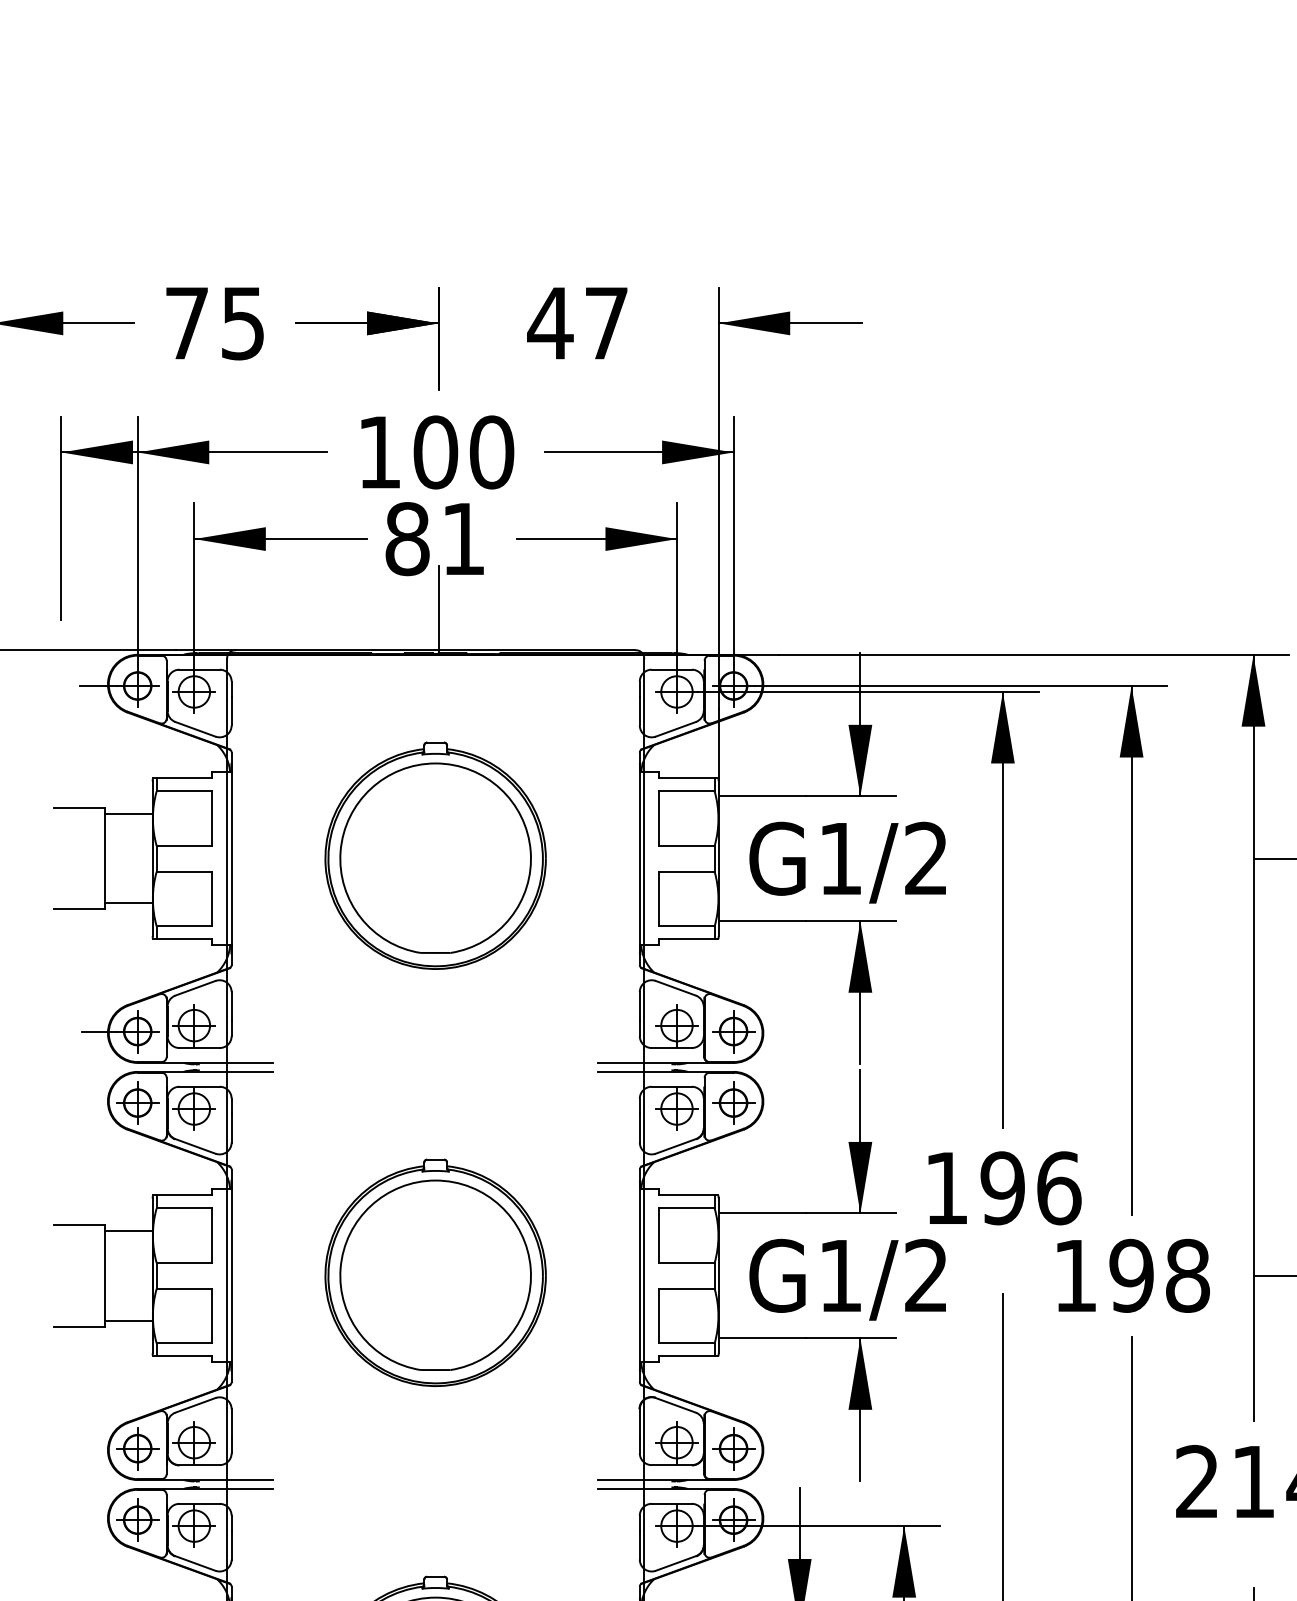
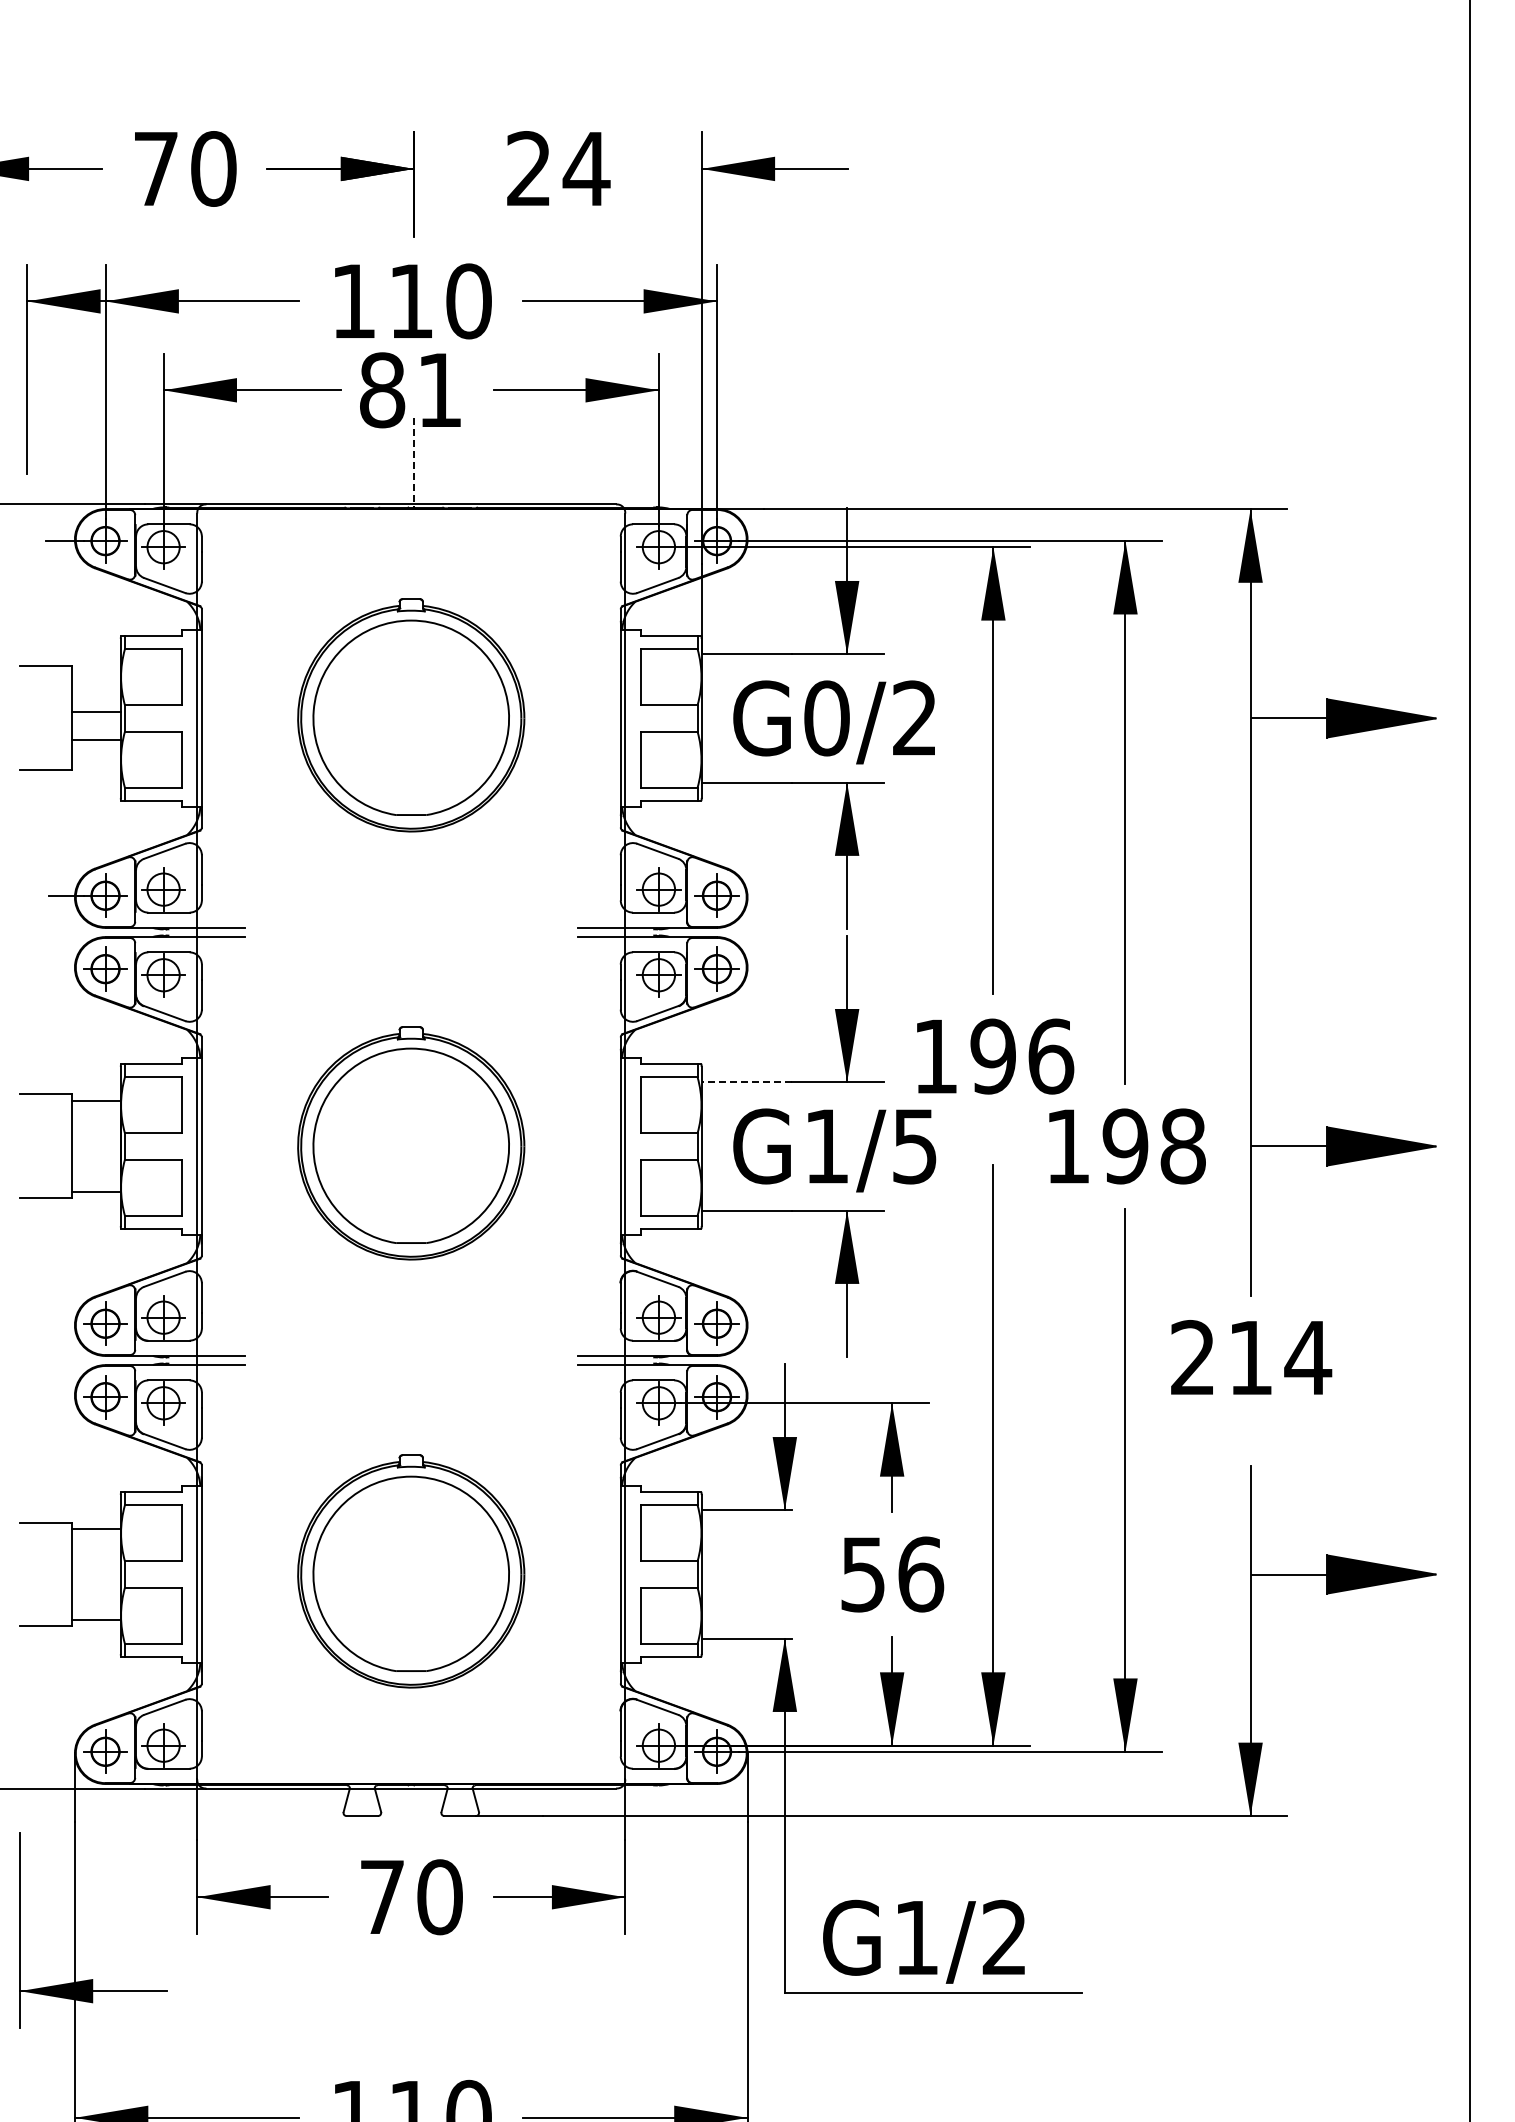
text: (242, 322) -> (213, 168), 75 -> 70
text: (578, 322) -> (557, 168), 47 -> 24
text: (435, 452) -> (411, 301), 100 -> 110
line: (438, 609) -> (414, 462), solid -> dashed
line: (127, 814) -> (95, 739), moved
text: (840, 858) -> (826, 718), G1/2 -> G0/2
line: (127, 903) -> (95, 712), moved
line: (762, 1213) -> (746, 1082), solid -> dashed
text: (926, 1275) -> (914, 1146), G1/2 -> G1/5

